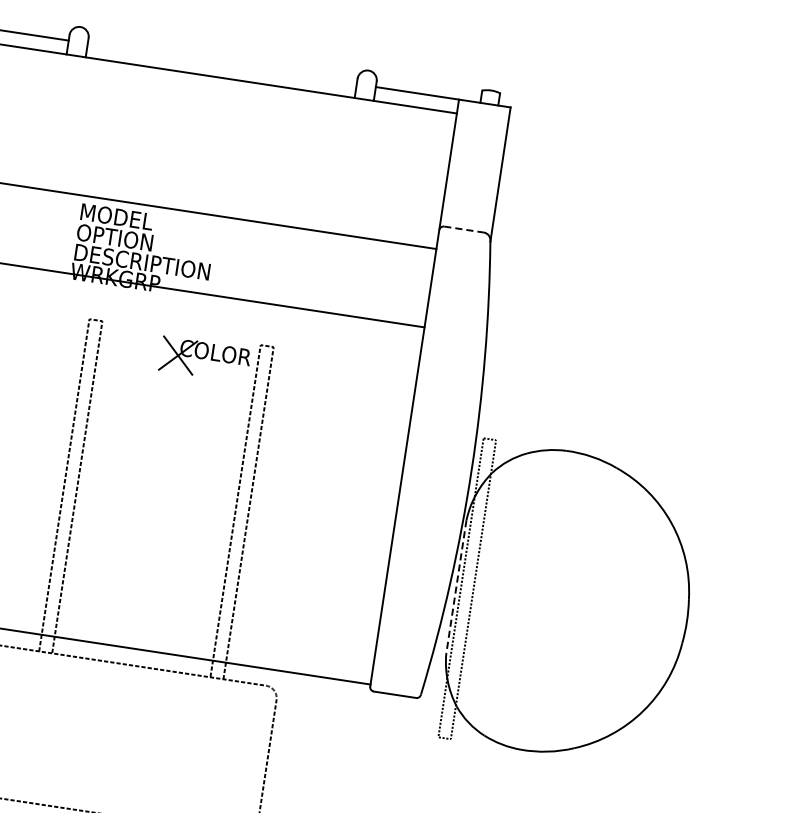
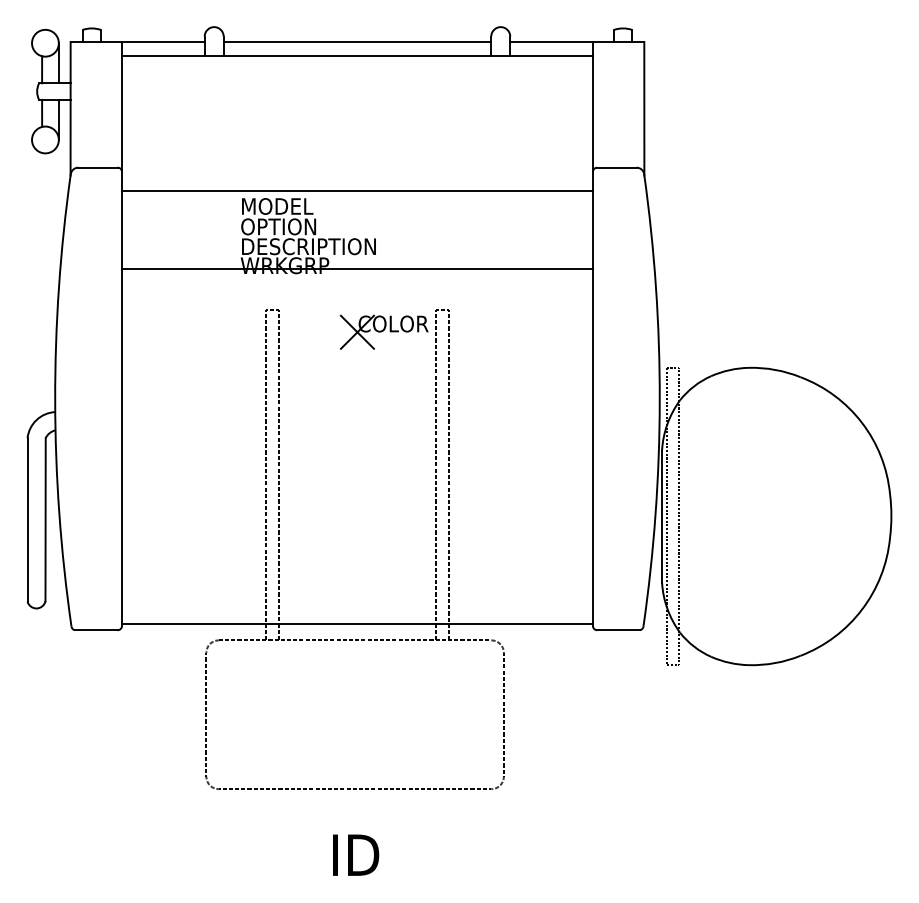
line: (222, 64) -> (357, 42), added
line: (463, 229) -> (616, 167), dashed -> solid
line: (456, 587) -> (662, 516), dashed -> solid

